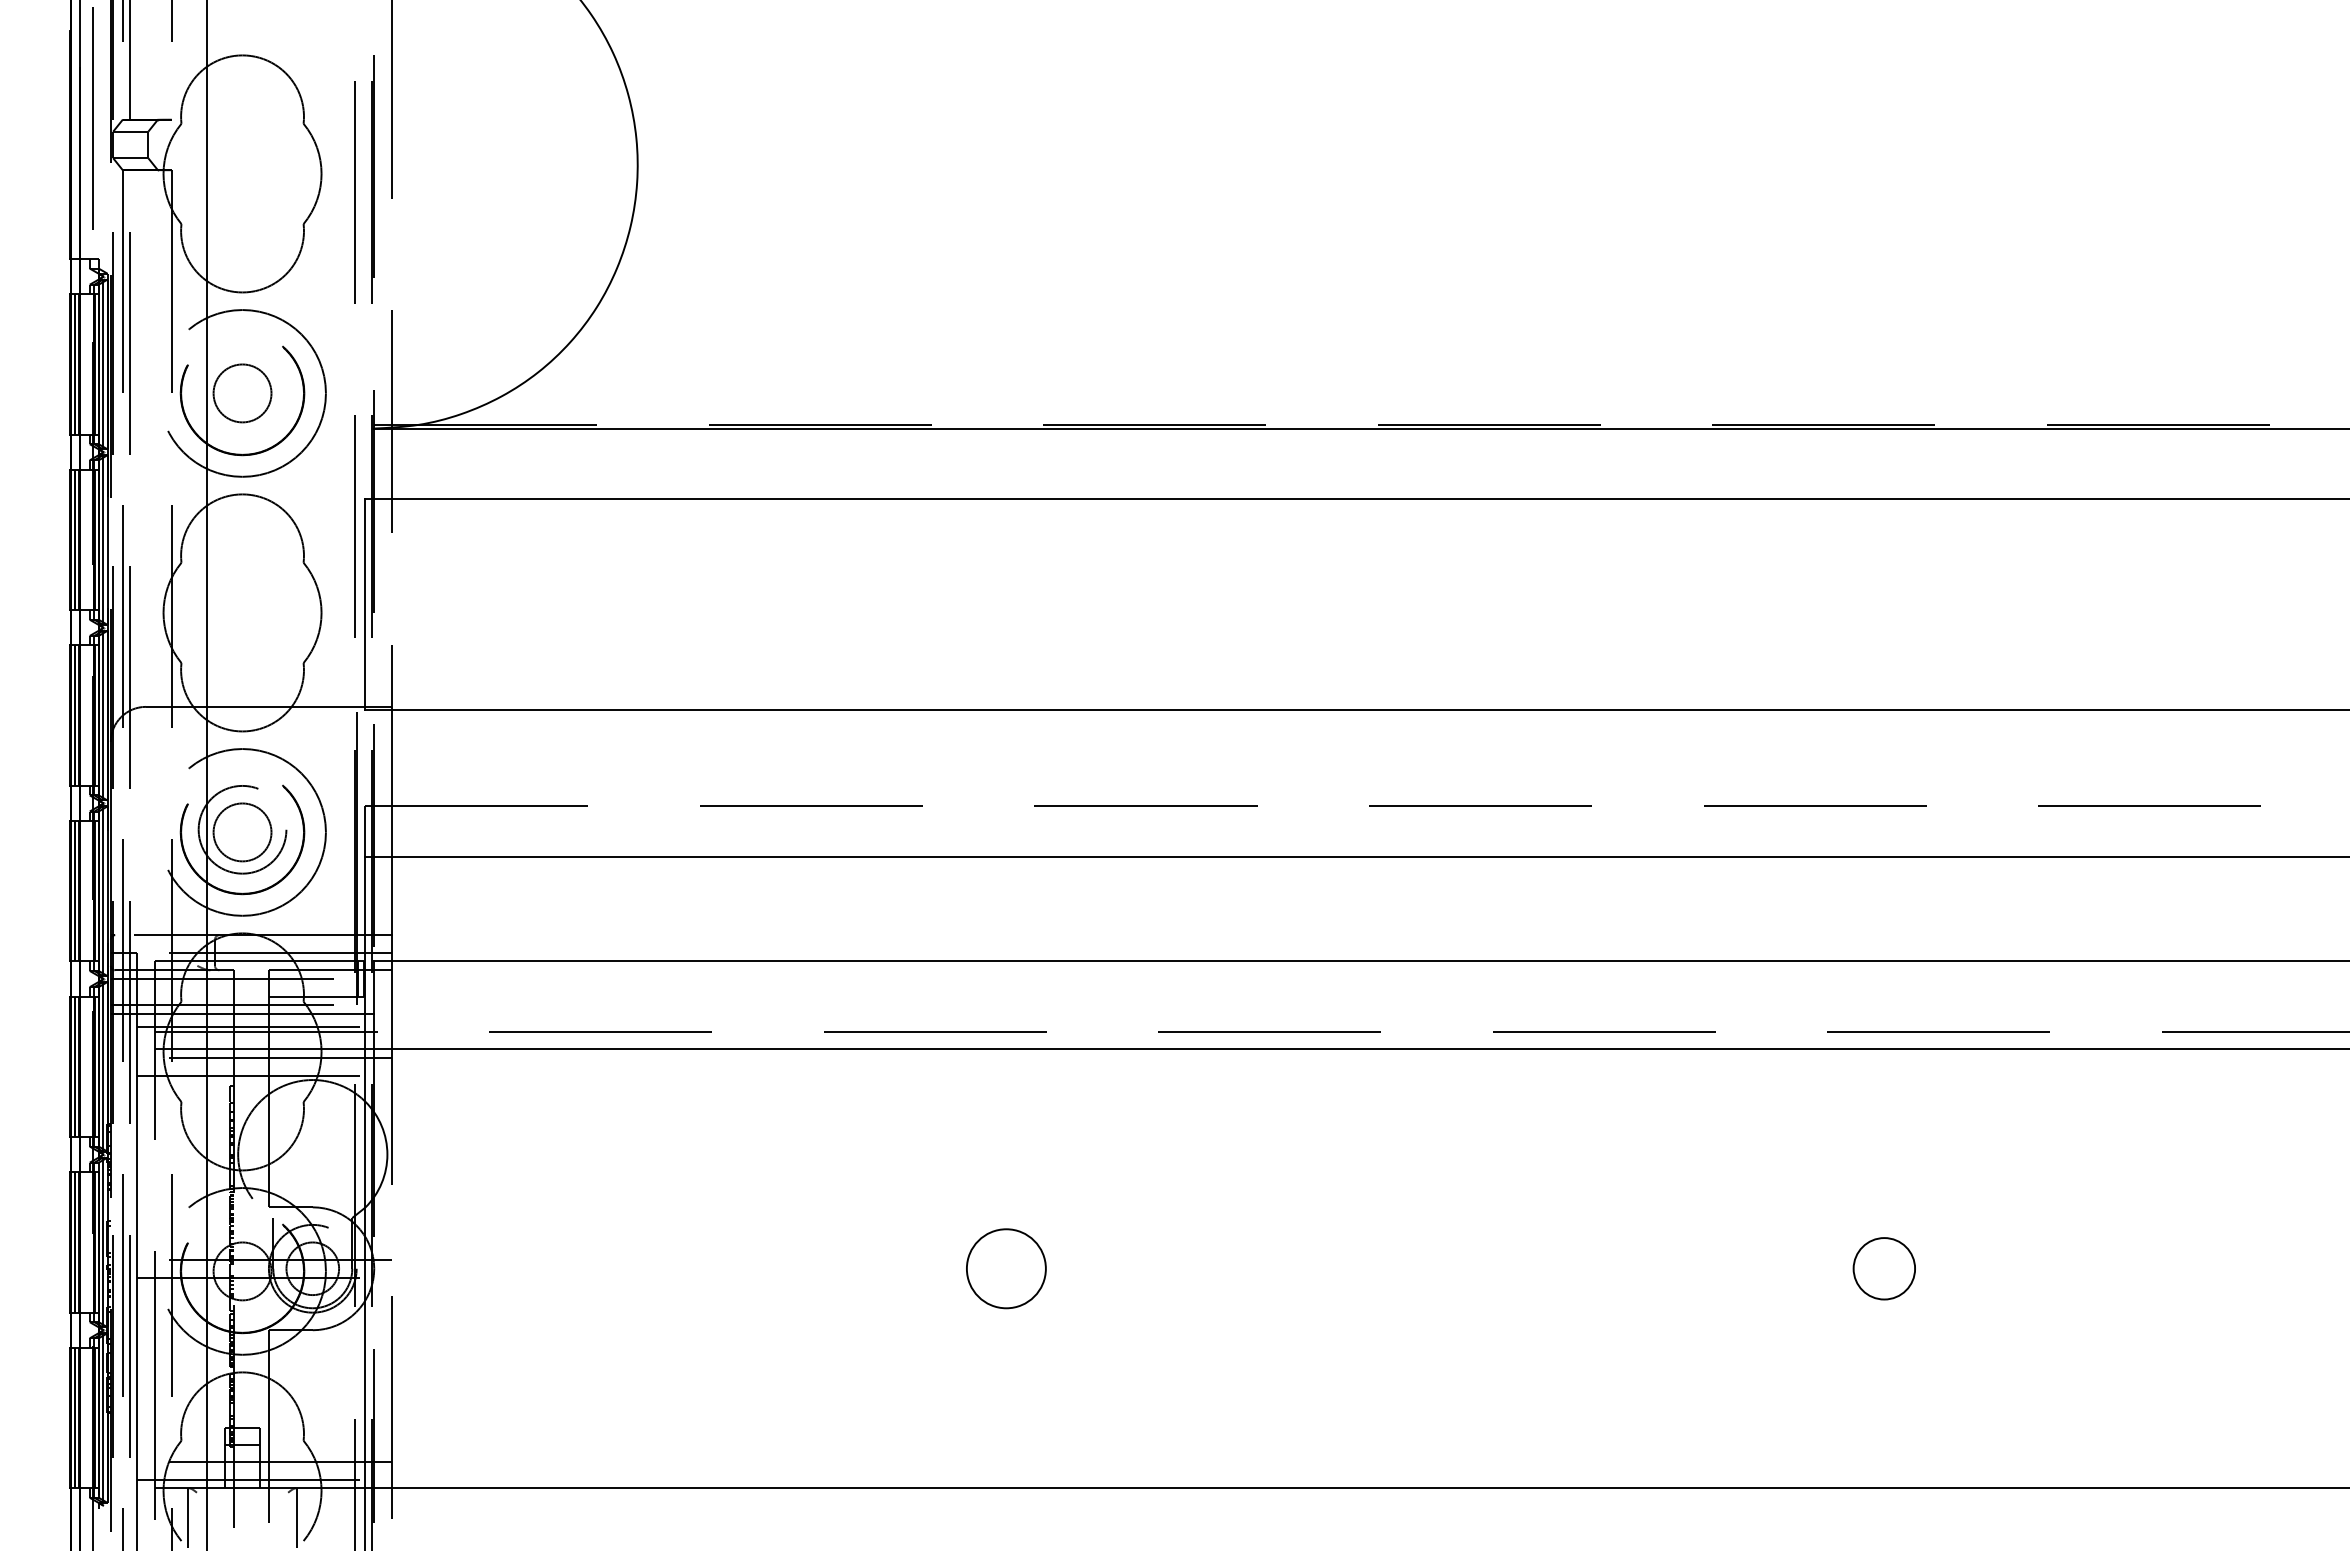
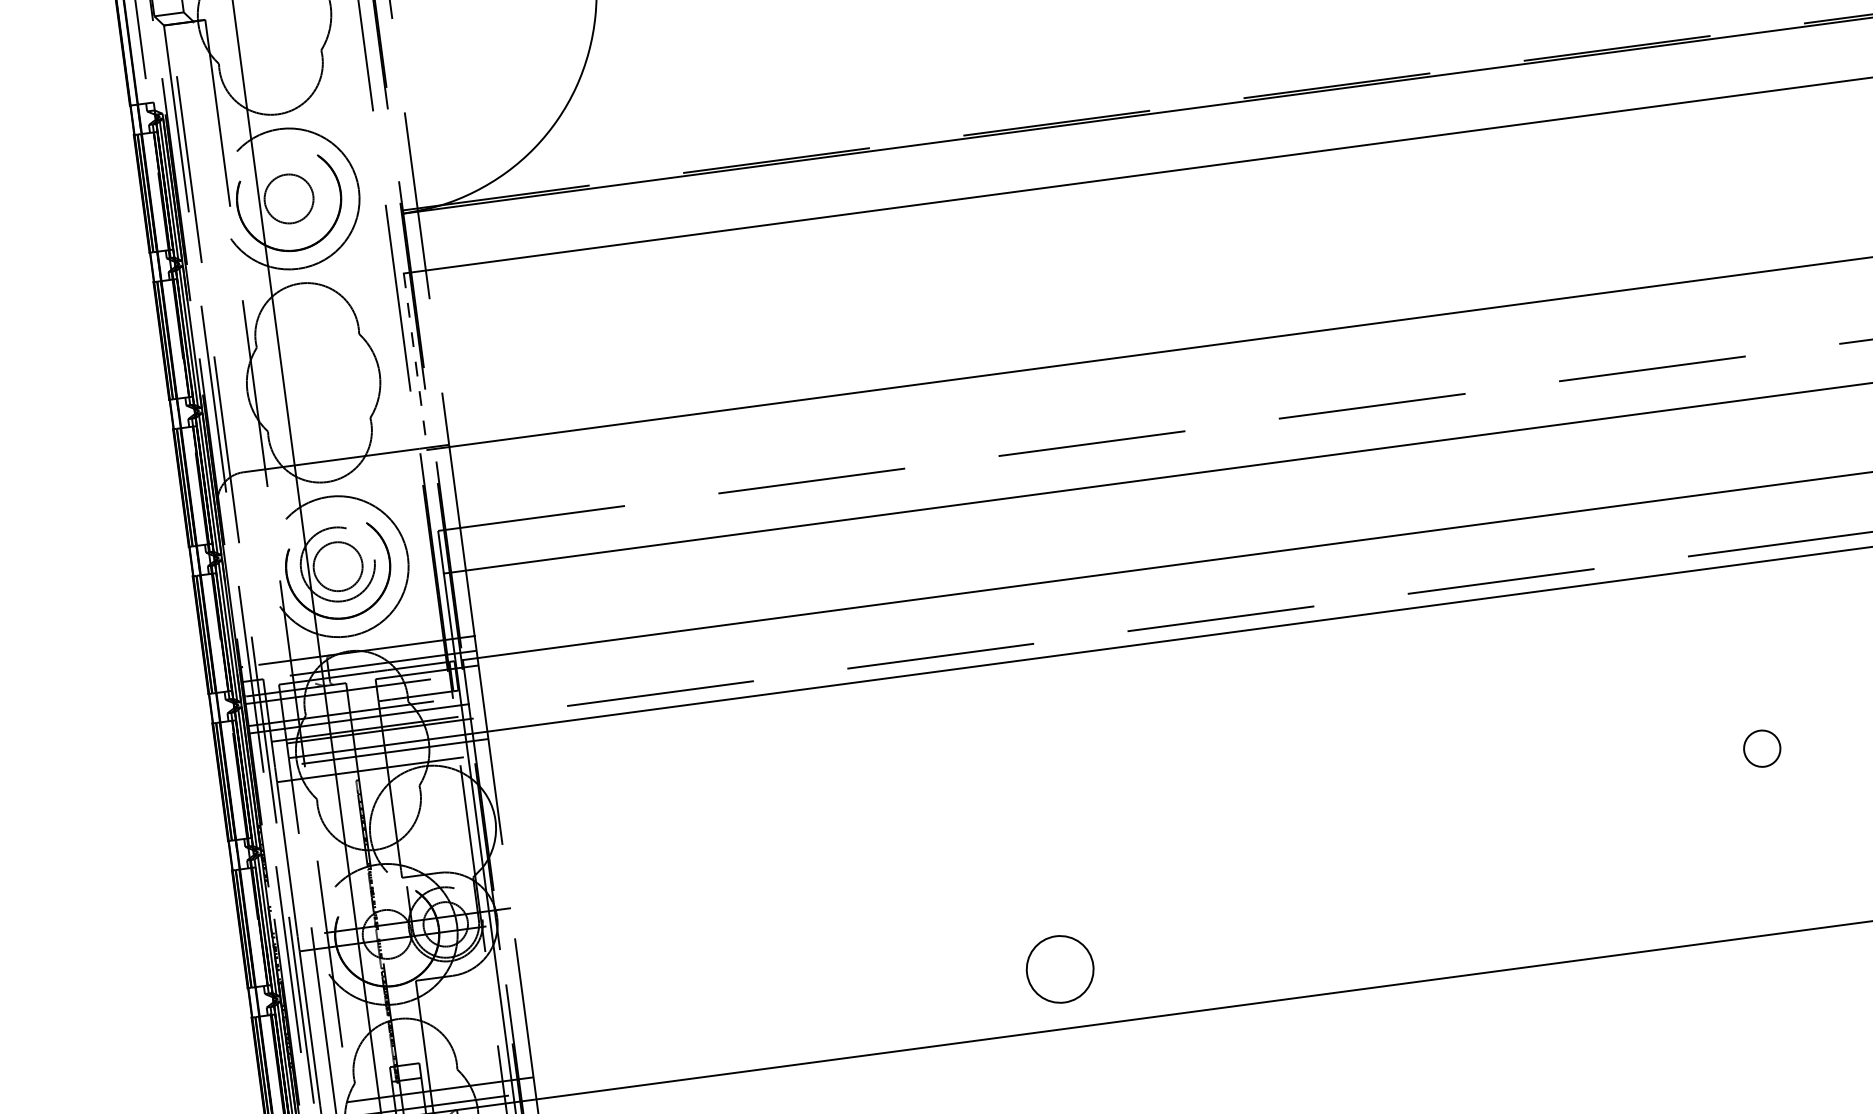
line: (365, 604) -> (415, 362), solid -> dashed
circle: (1006, 1268) -> (1060, 969), moved
circle: (1884, 1268) -> (1762, 748), size x0.7

